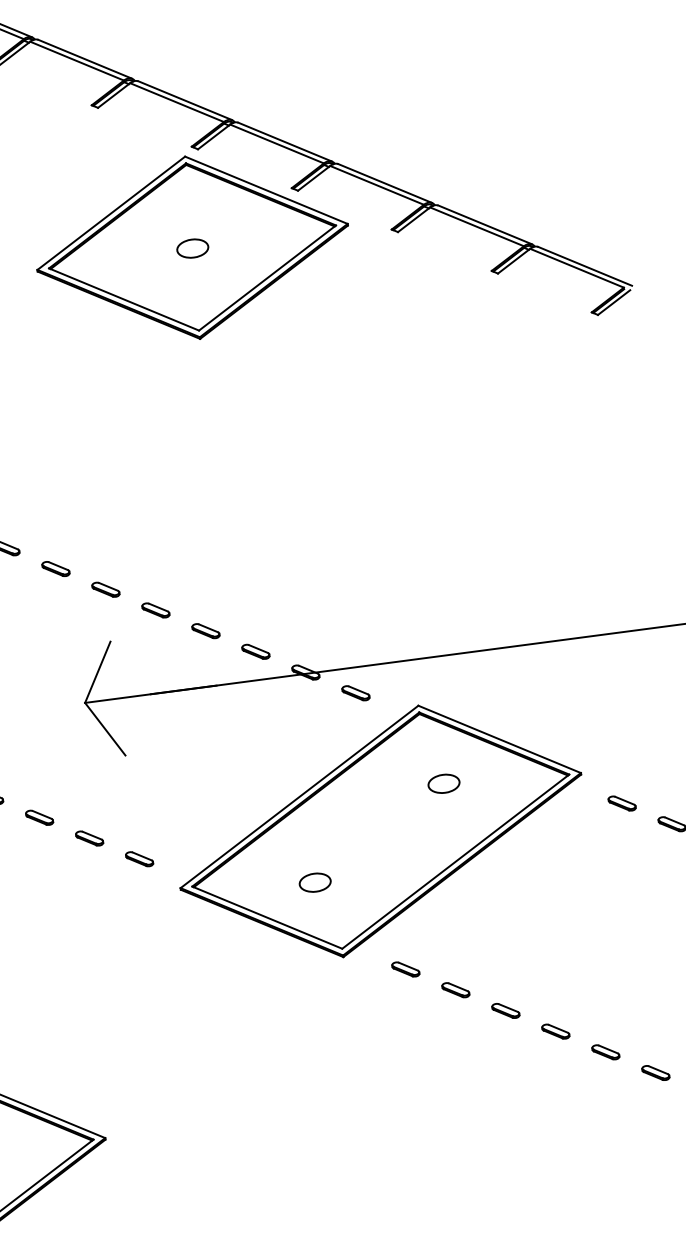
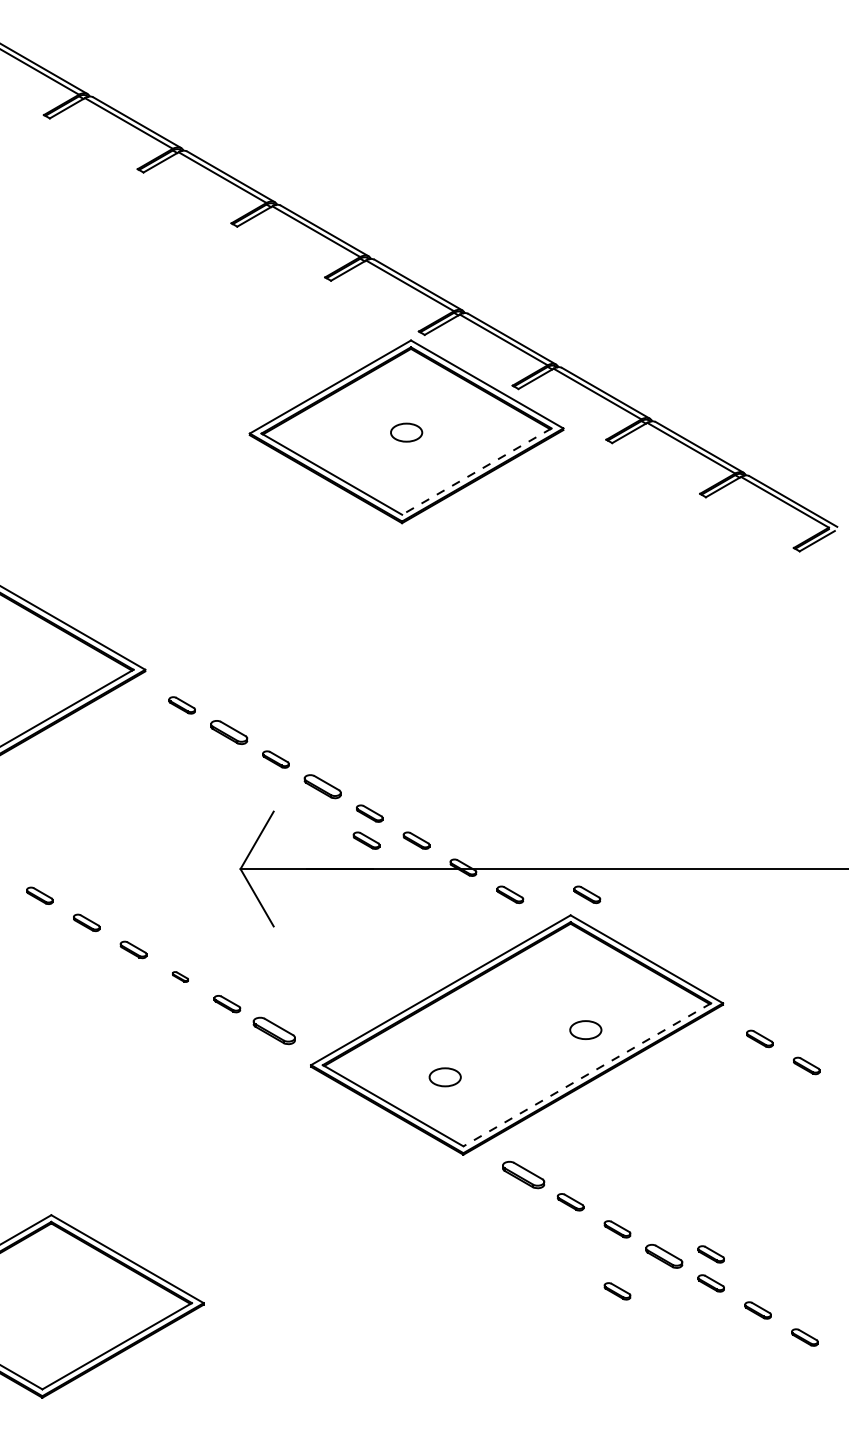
line: (267, 277) -> (476, 471), solid -> dashed
part: (55, 569) -> (228, 732), size x1.4
part: (155, 610) -> (322, 786), size x1.4
part: (206, 658) -> (366, 840), added
part: (432, 682) -> (587, 894), added
part: (443, 783) -> (585, 1029), moved
part: (39, 817) -> (180, 976), size x0.6
part: (138, 859) -> (273, 1031), size x1.6
line: (455, 862) -> (586, 1075), solid -> dashed
part: (405, 969) -> (523, 1175), size x1.6
part: (601, 1023) -> (710, 1254), added
part: (556, 1031) -> (664, 1256), size x1.4
part: (513, 1072) -> (617, 1291), added

